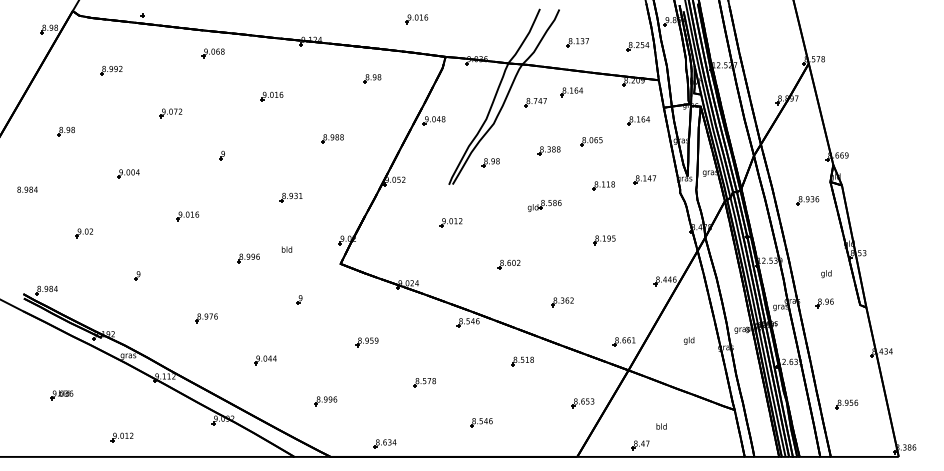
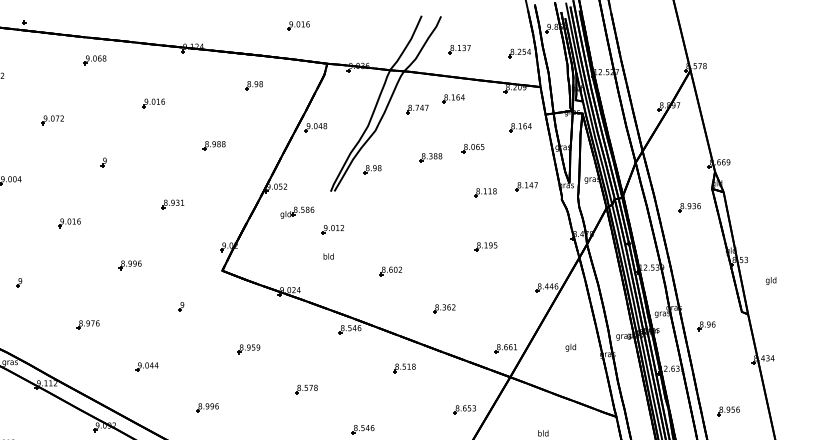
part: (544, 205) -> (297, 212), moved
text: (287, 249) -> (329, 256), moved
text: (826, 274) -> (771, 281), moved
part: (824, 303) -> (706, 326), moved

